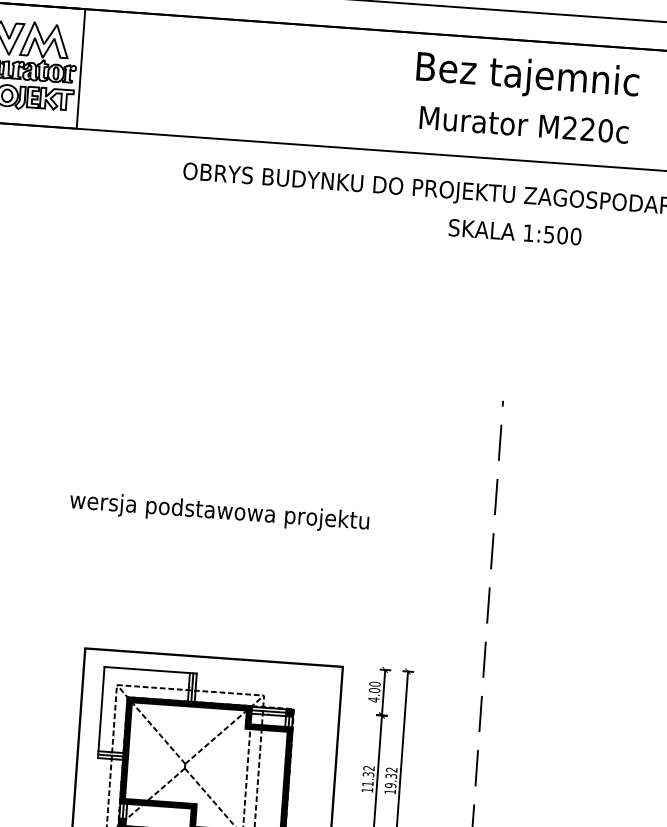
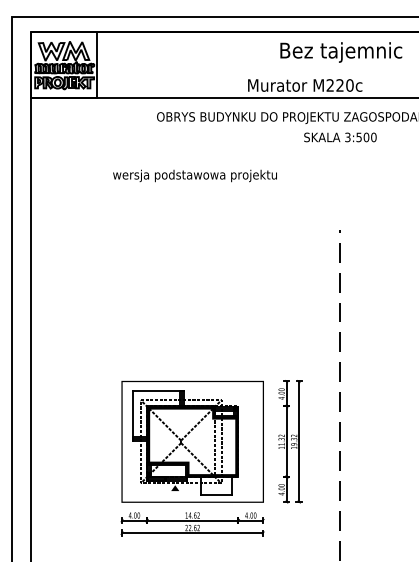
text: (524, 124) -> (305, 85), moved
text: (528, 233) -> (347, 137), 1:500 -> 3:500
text: (218, 511) -> (194, 175), moved

